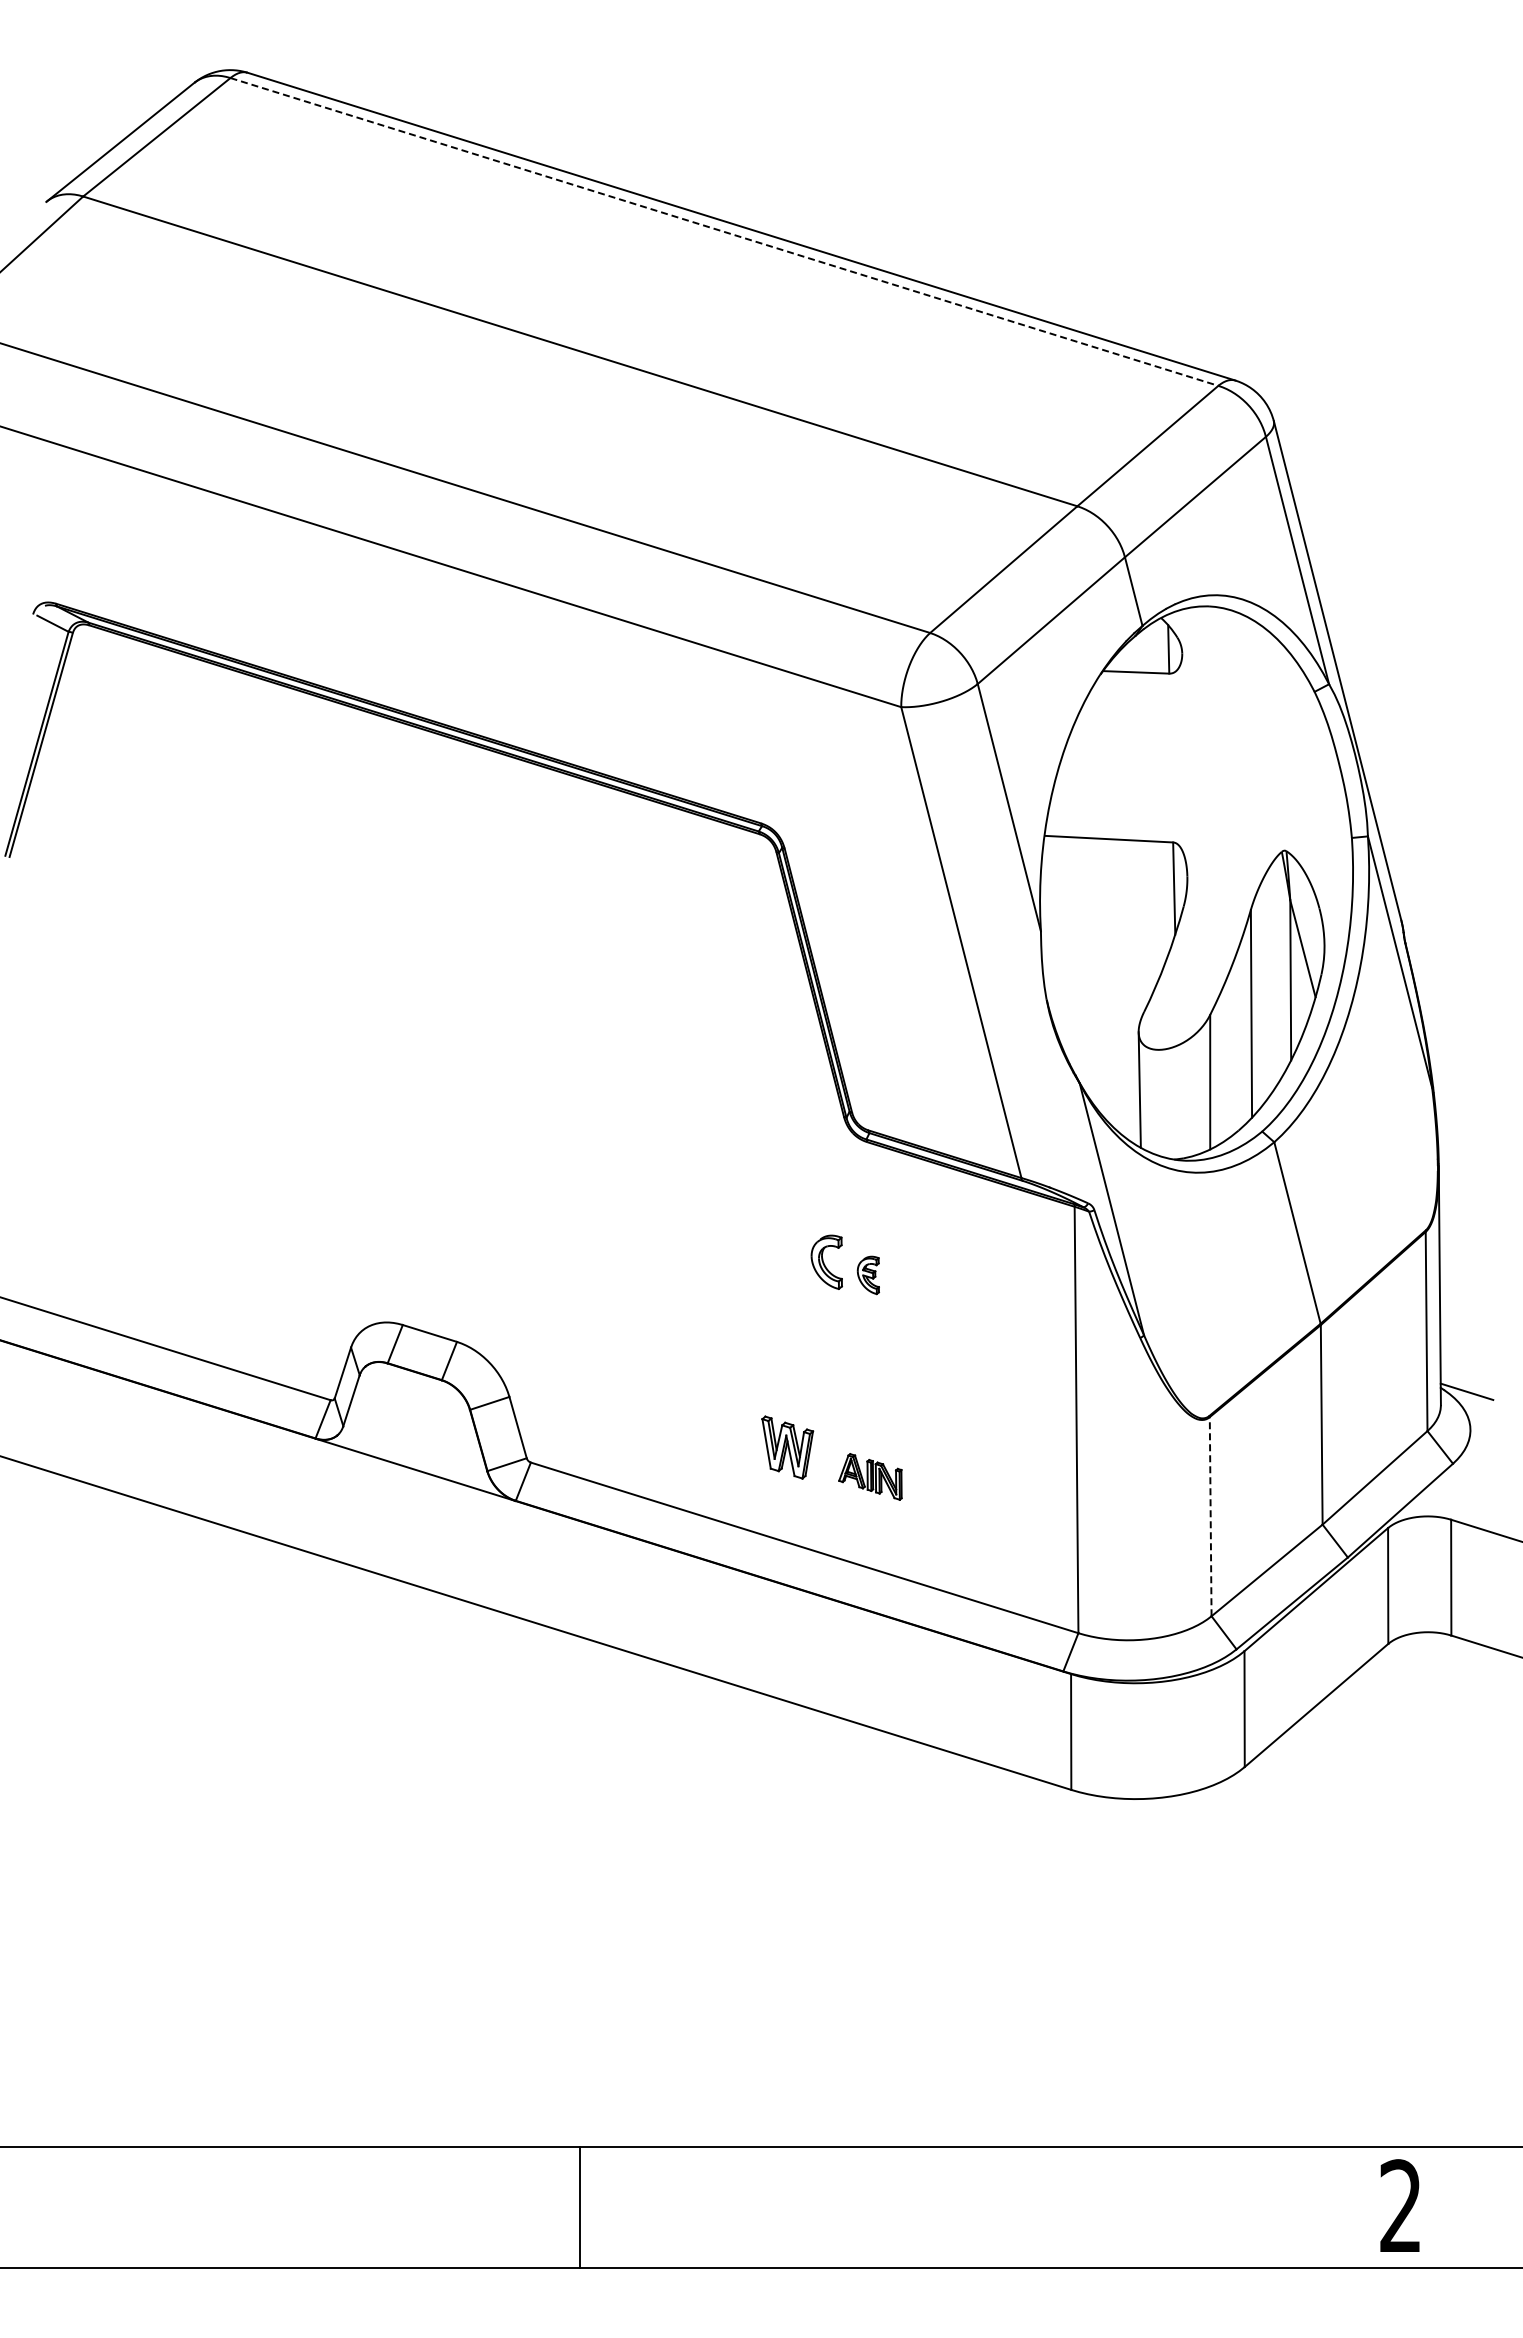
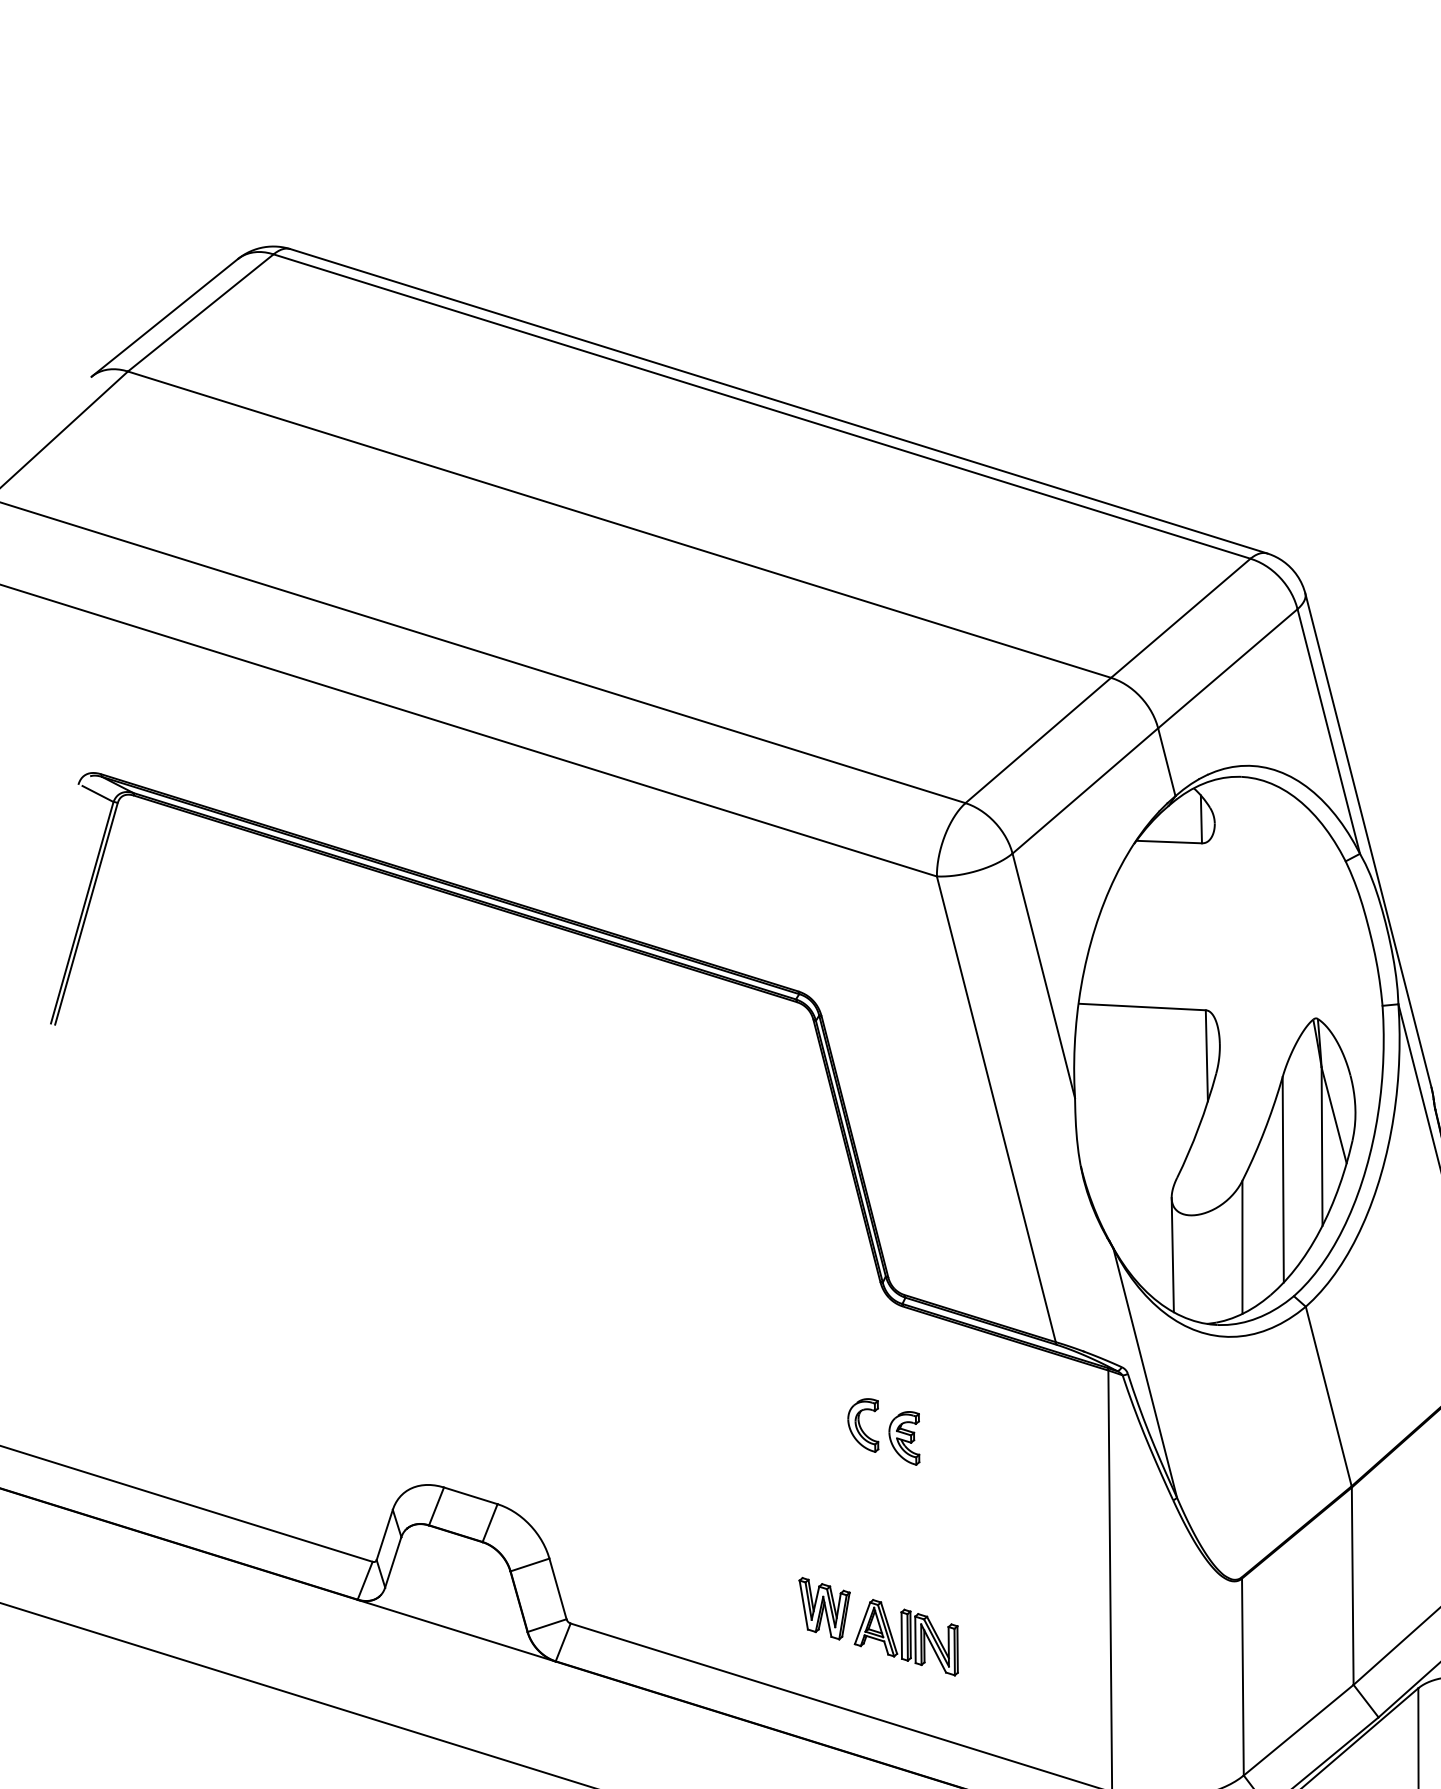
line: (724, 232) -> (762, 407), dashed -> solid
part: (868, 1275) -> (904, 1438), size x1.43
part: (870, 1476) -> (906, 1637), size x1.67
line: (1210, 1516) -> (1242, 1676), dashed -> solid

